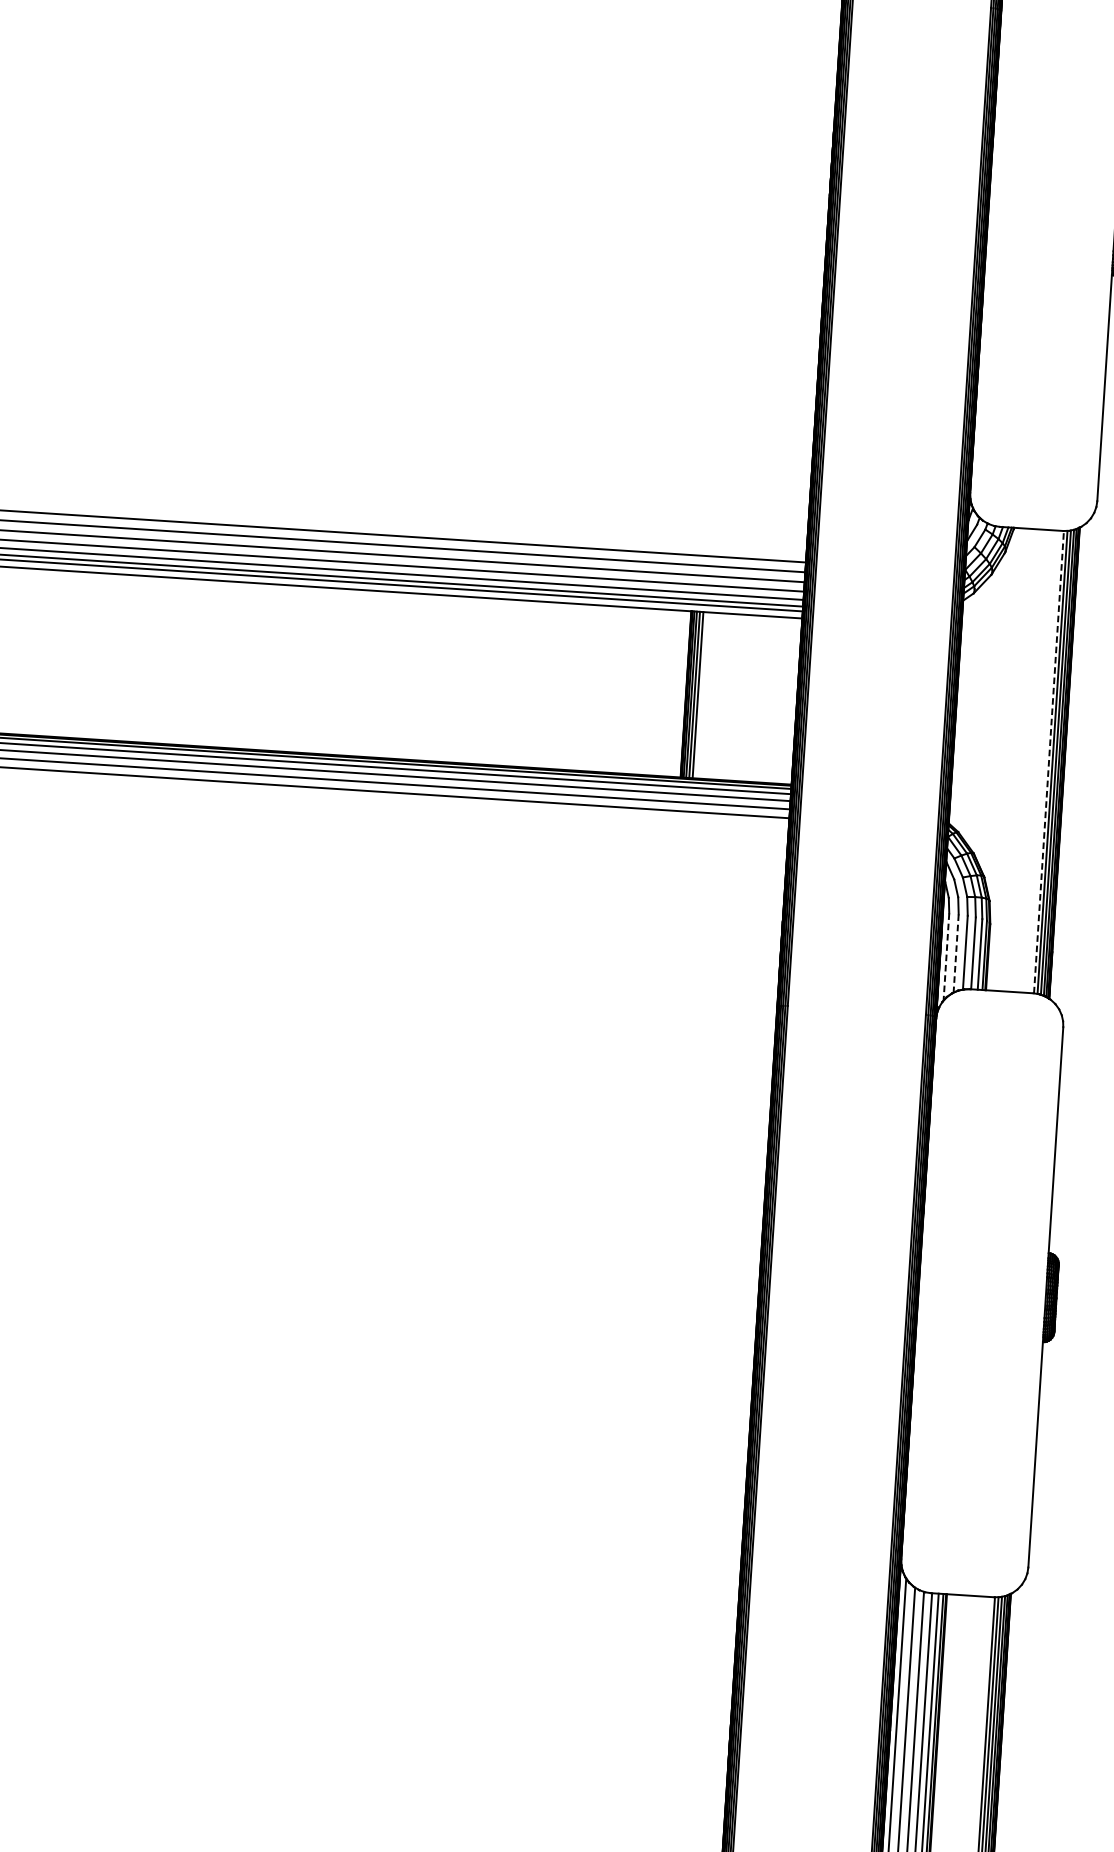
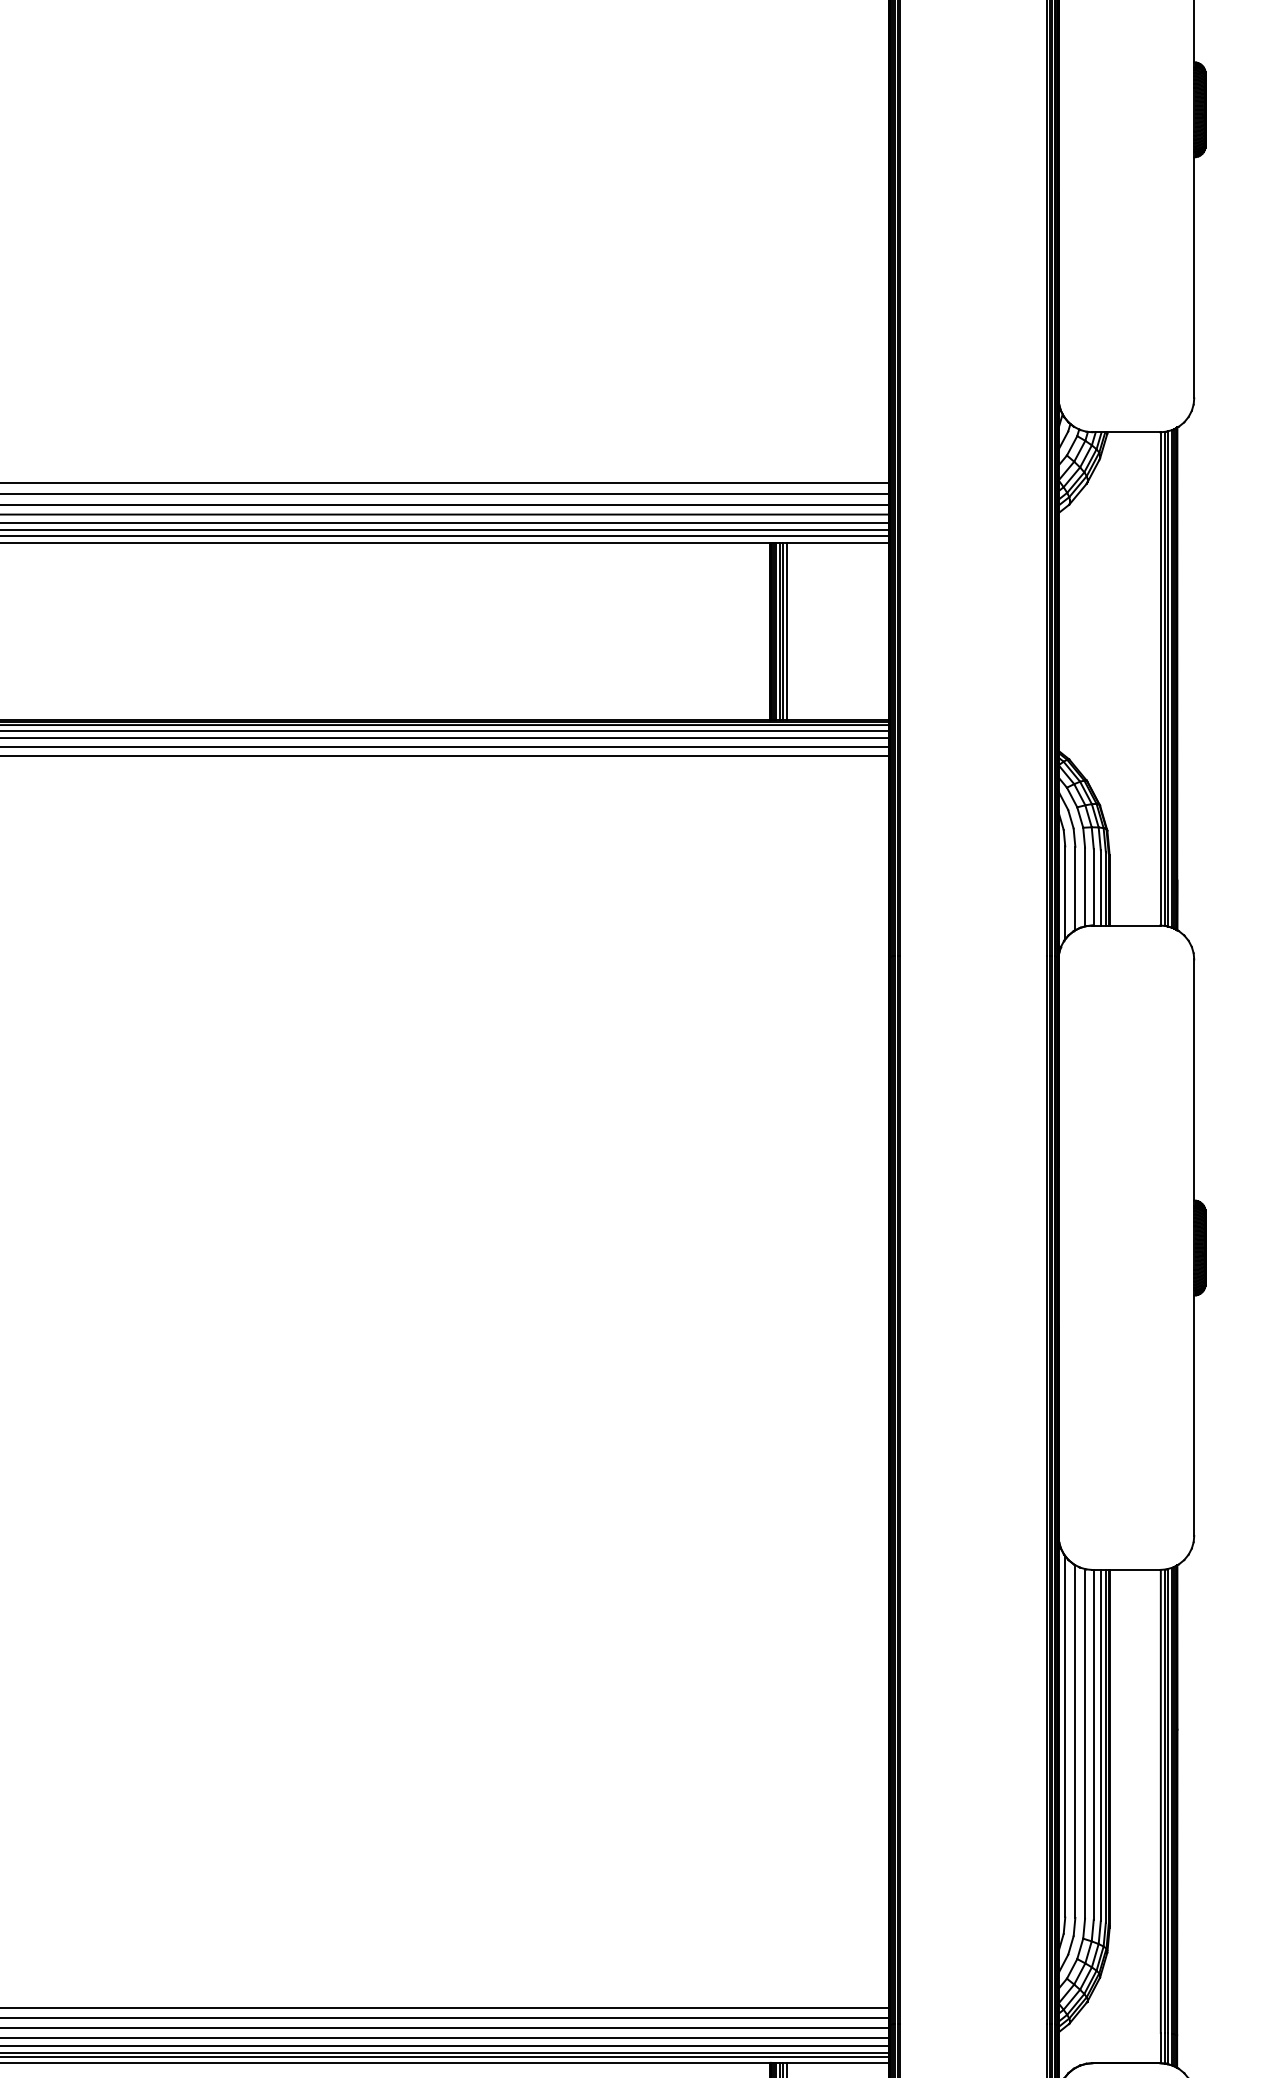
line: (701, 695) -> (787, 631), added
line: (1048, 761) -> (1160, 678), dashed -> solid
line: (956, 953) -> (1075, 888), dashed -> solid
line: (946, 956) -> (1065, 892), dashed -> solid

